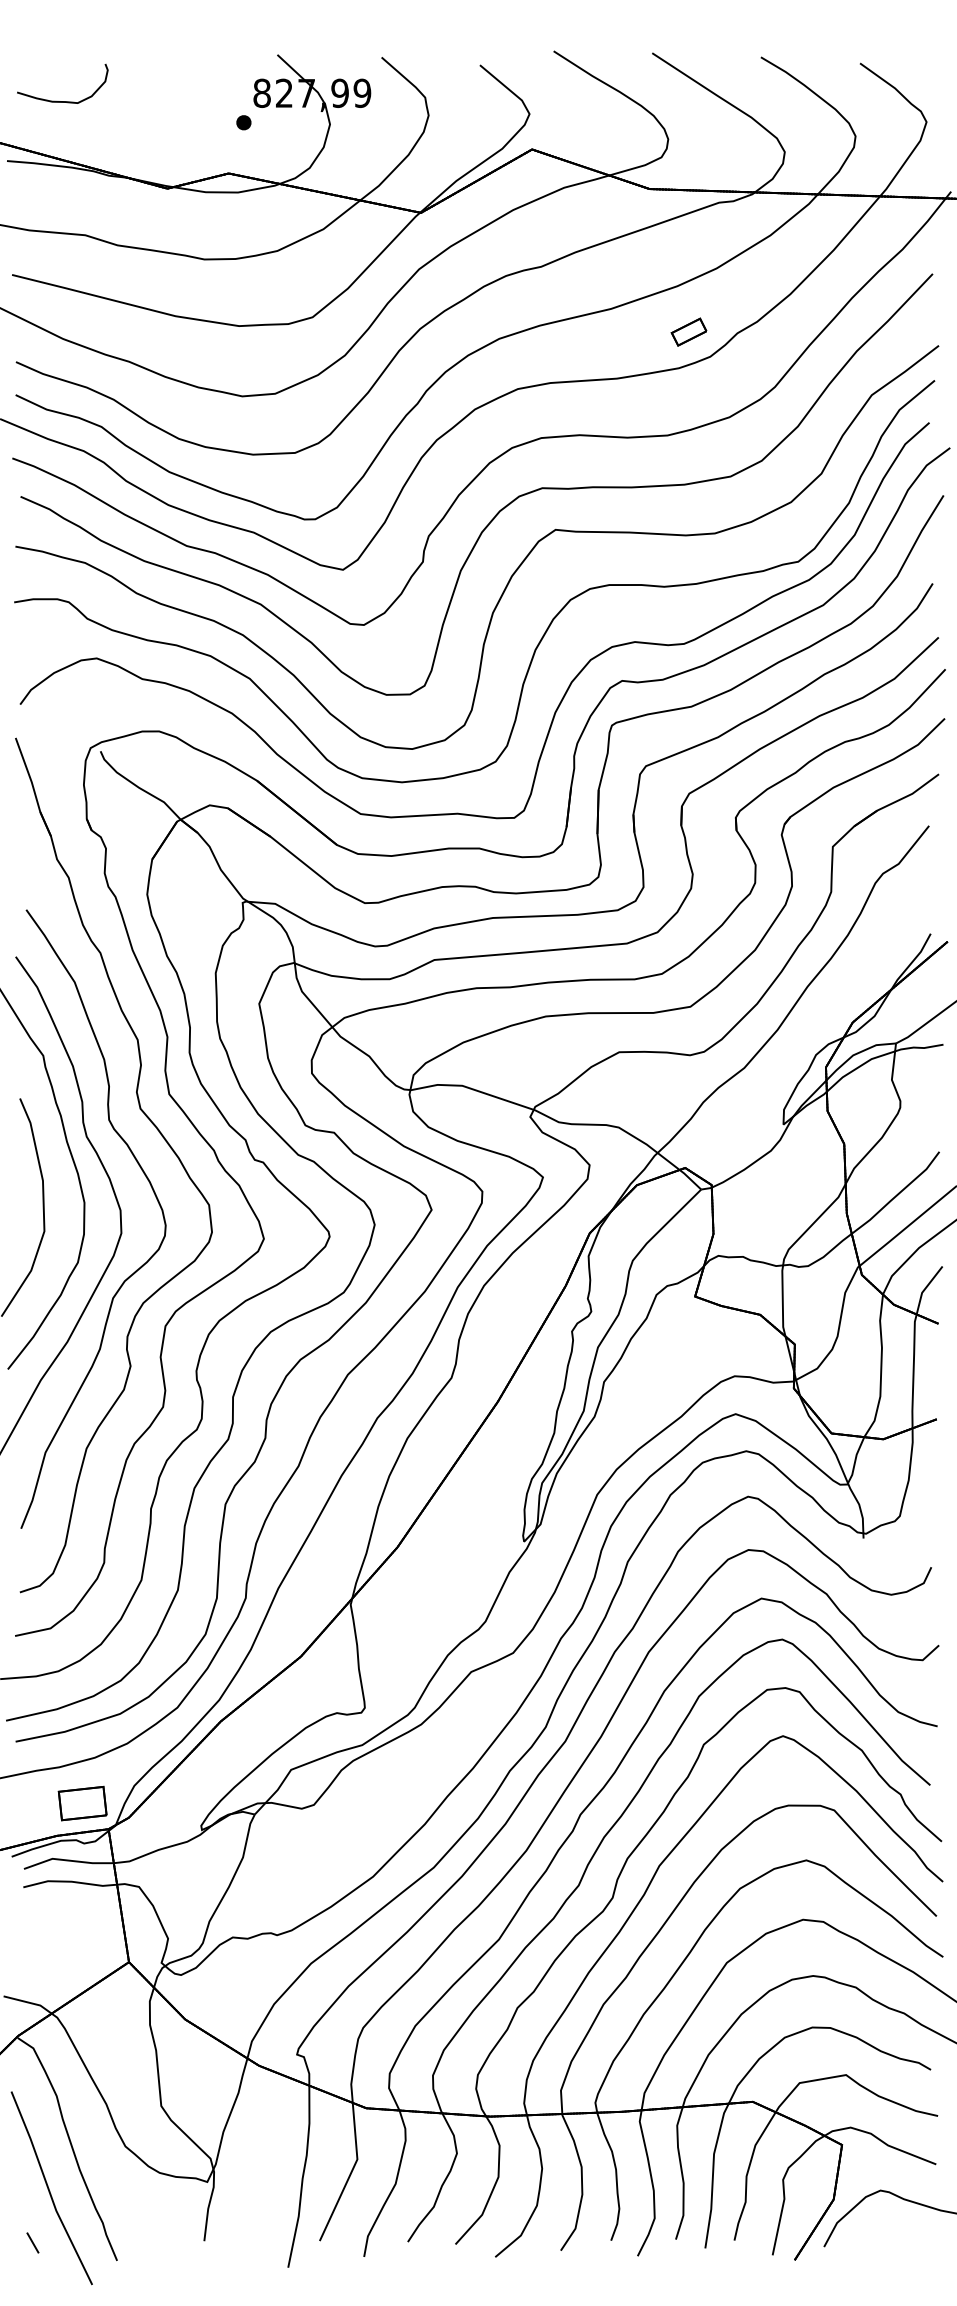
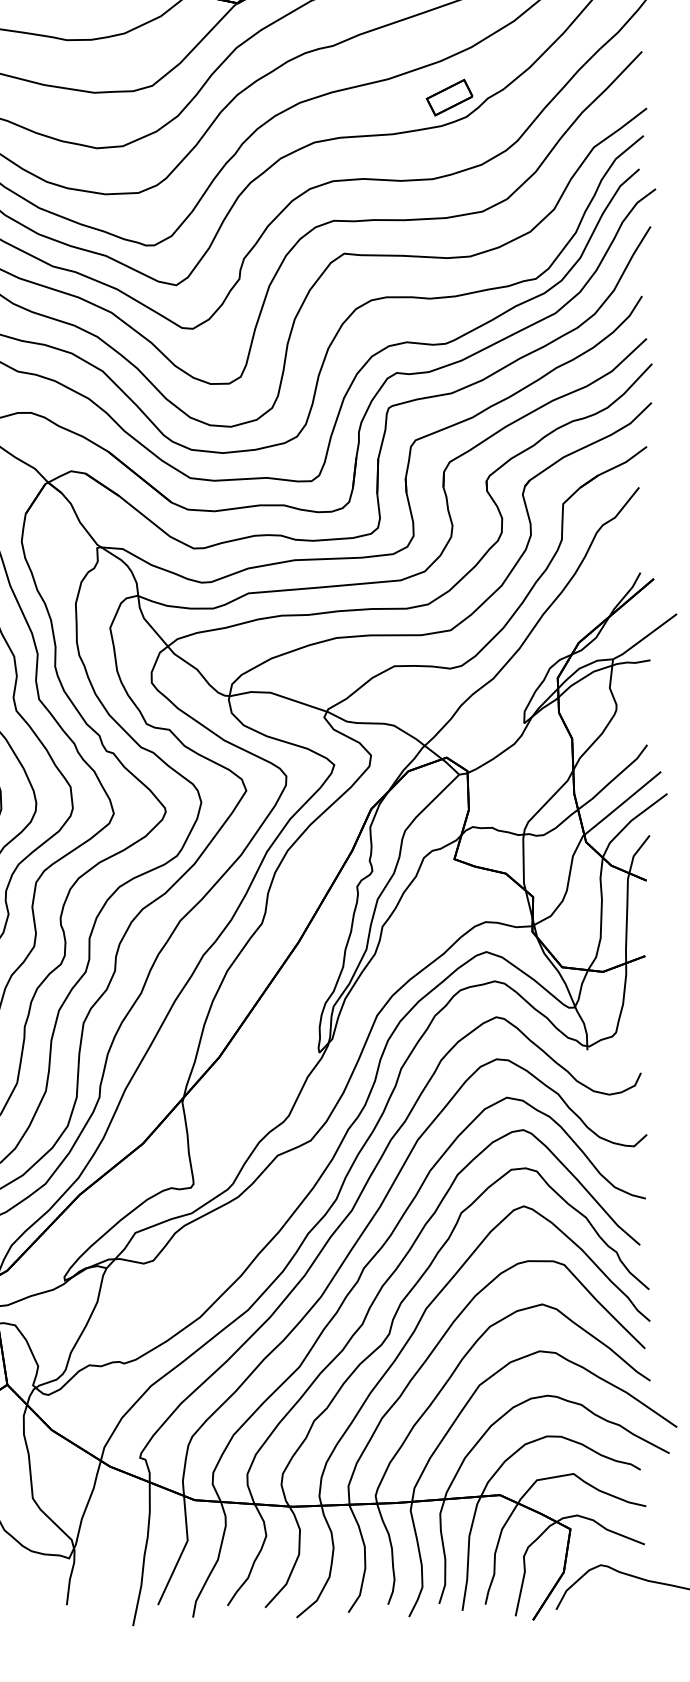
part: (688, 331) -> (449, 97), size x1.67

